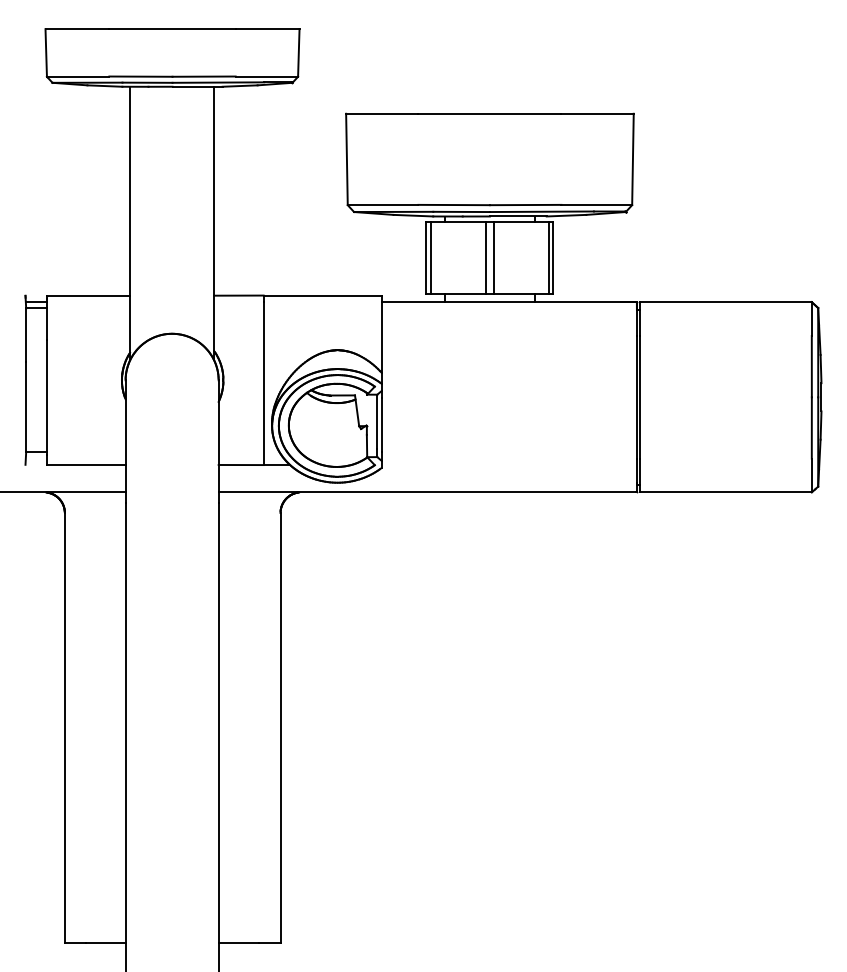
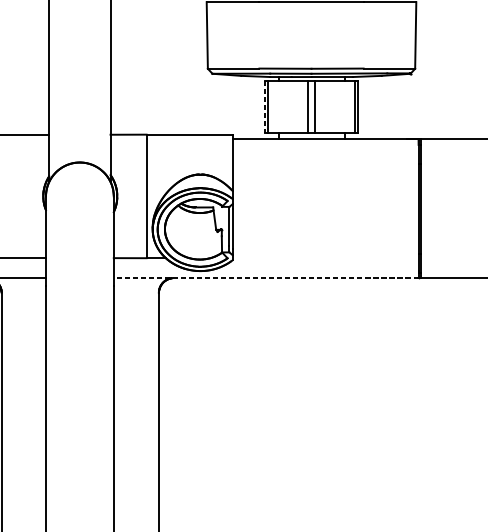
line: (426, 257) -> (265, 106), solid -> dashed
line: (427, 492) -> (266, 278), solid -> dashed

